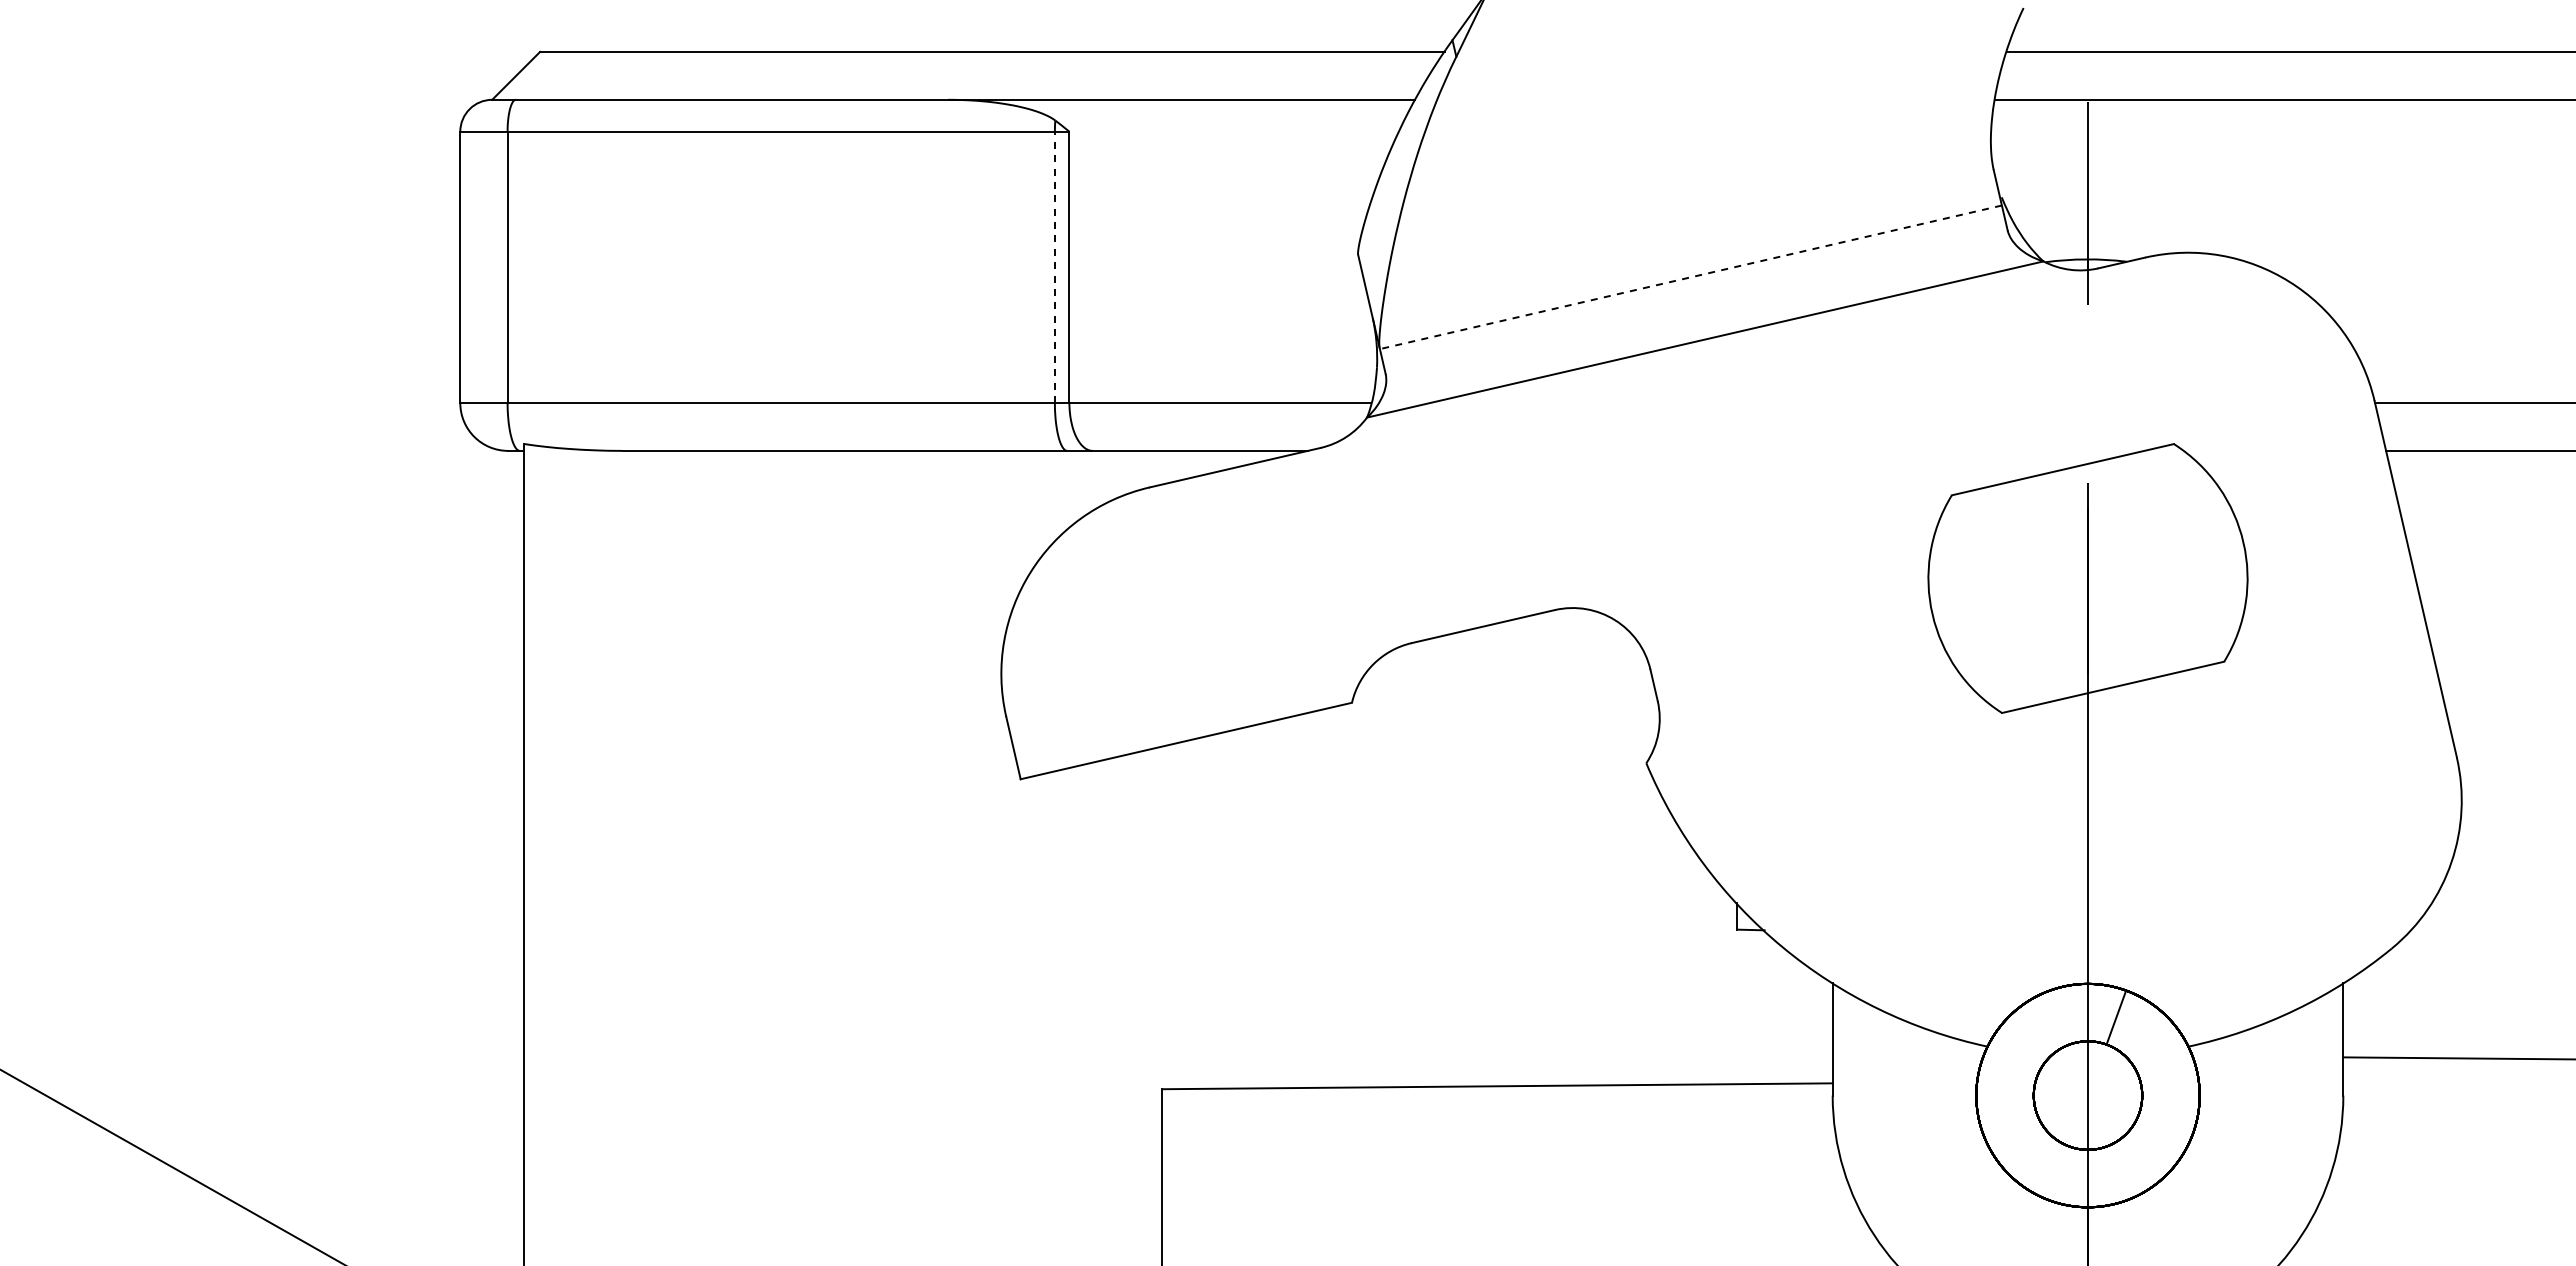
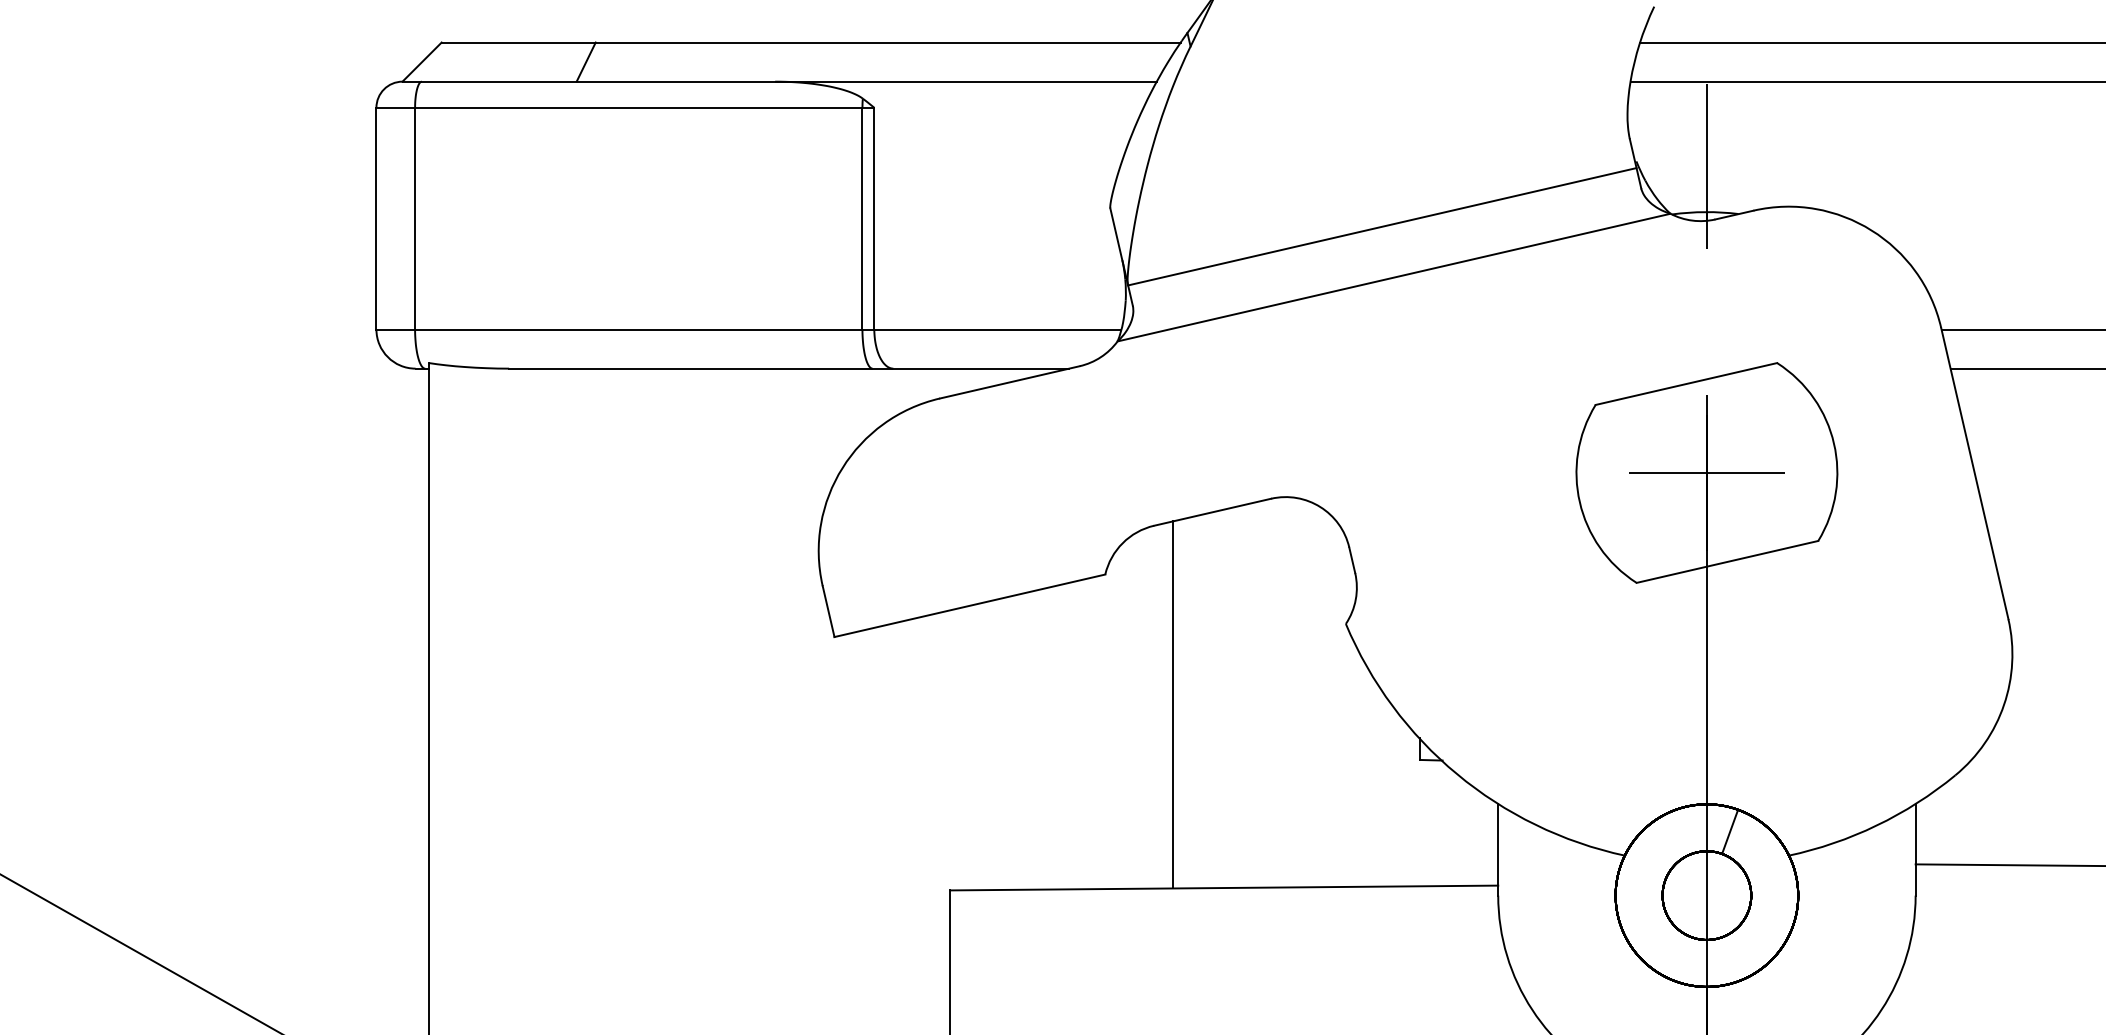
line: (716, 75) -> (585, 61), added
line: (1054, 267) -> (862, 218), dashed -> solid
line: (1690, 277) -> (1382, 226), dashed -> solid
line: (2087, 578) -> (1706, 472), added
line: (1435, 861) -> (1173, 704), added

